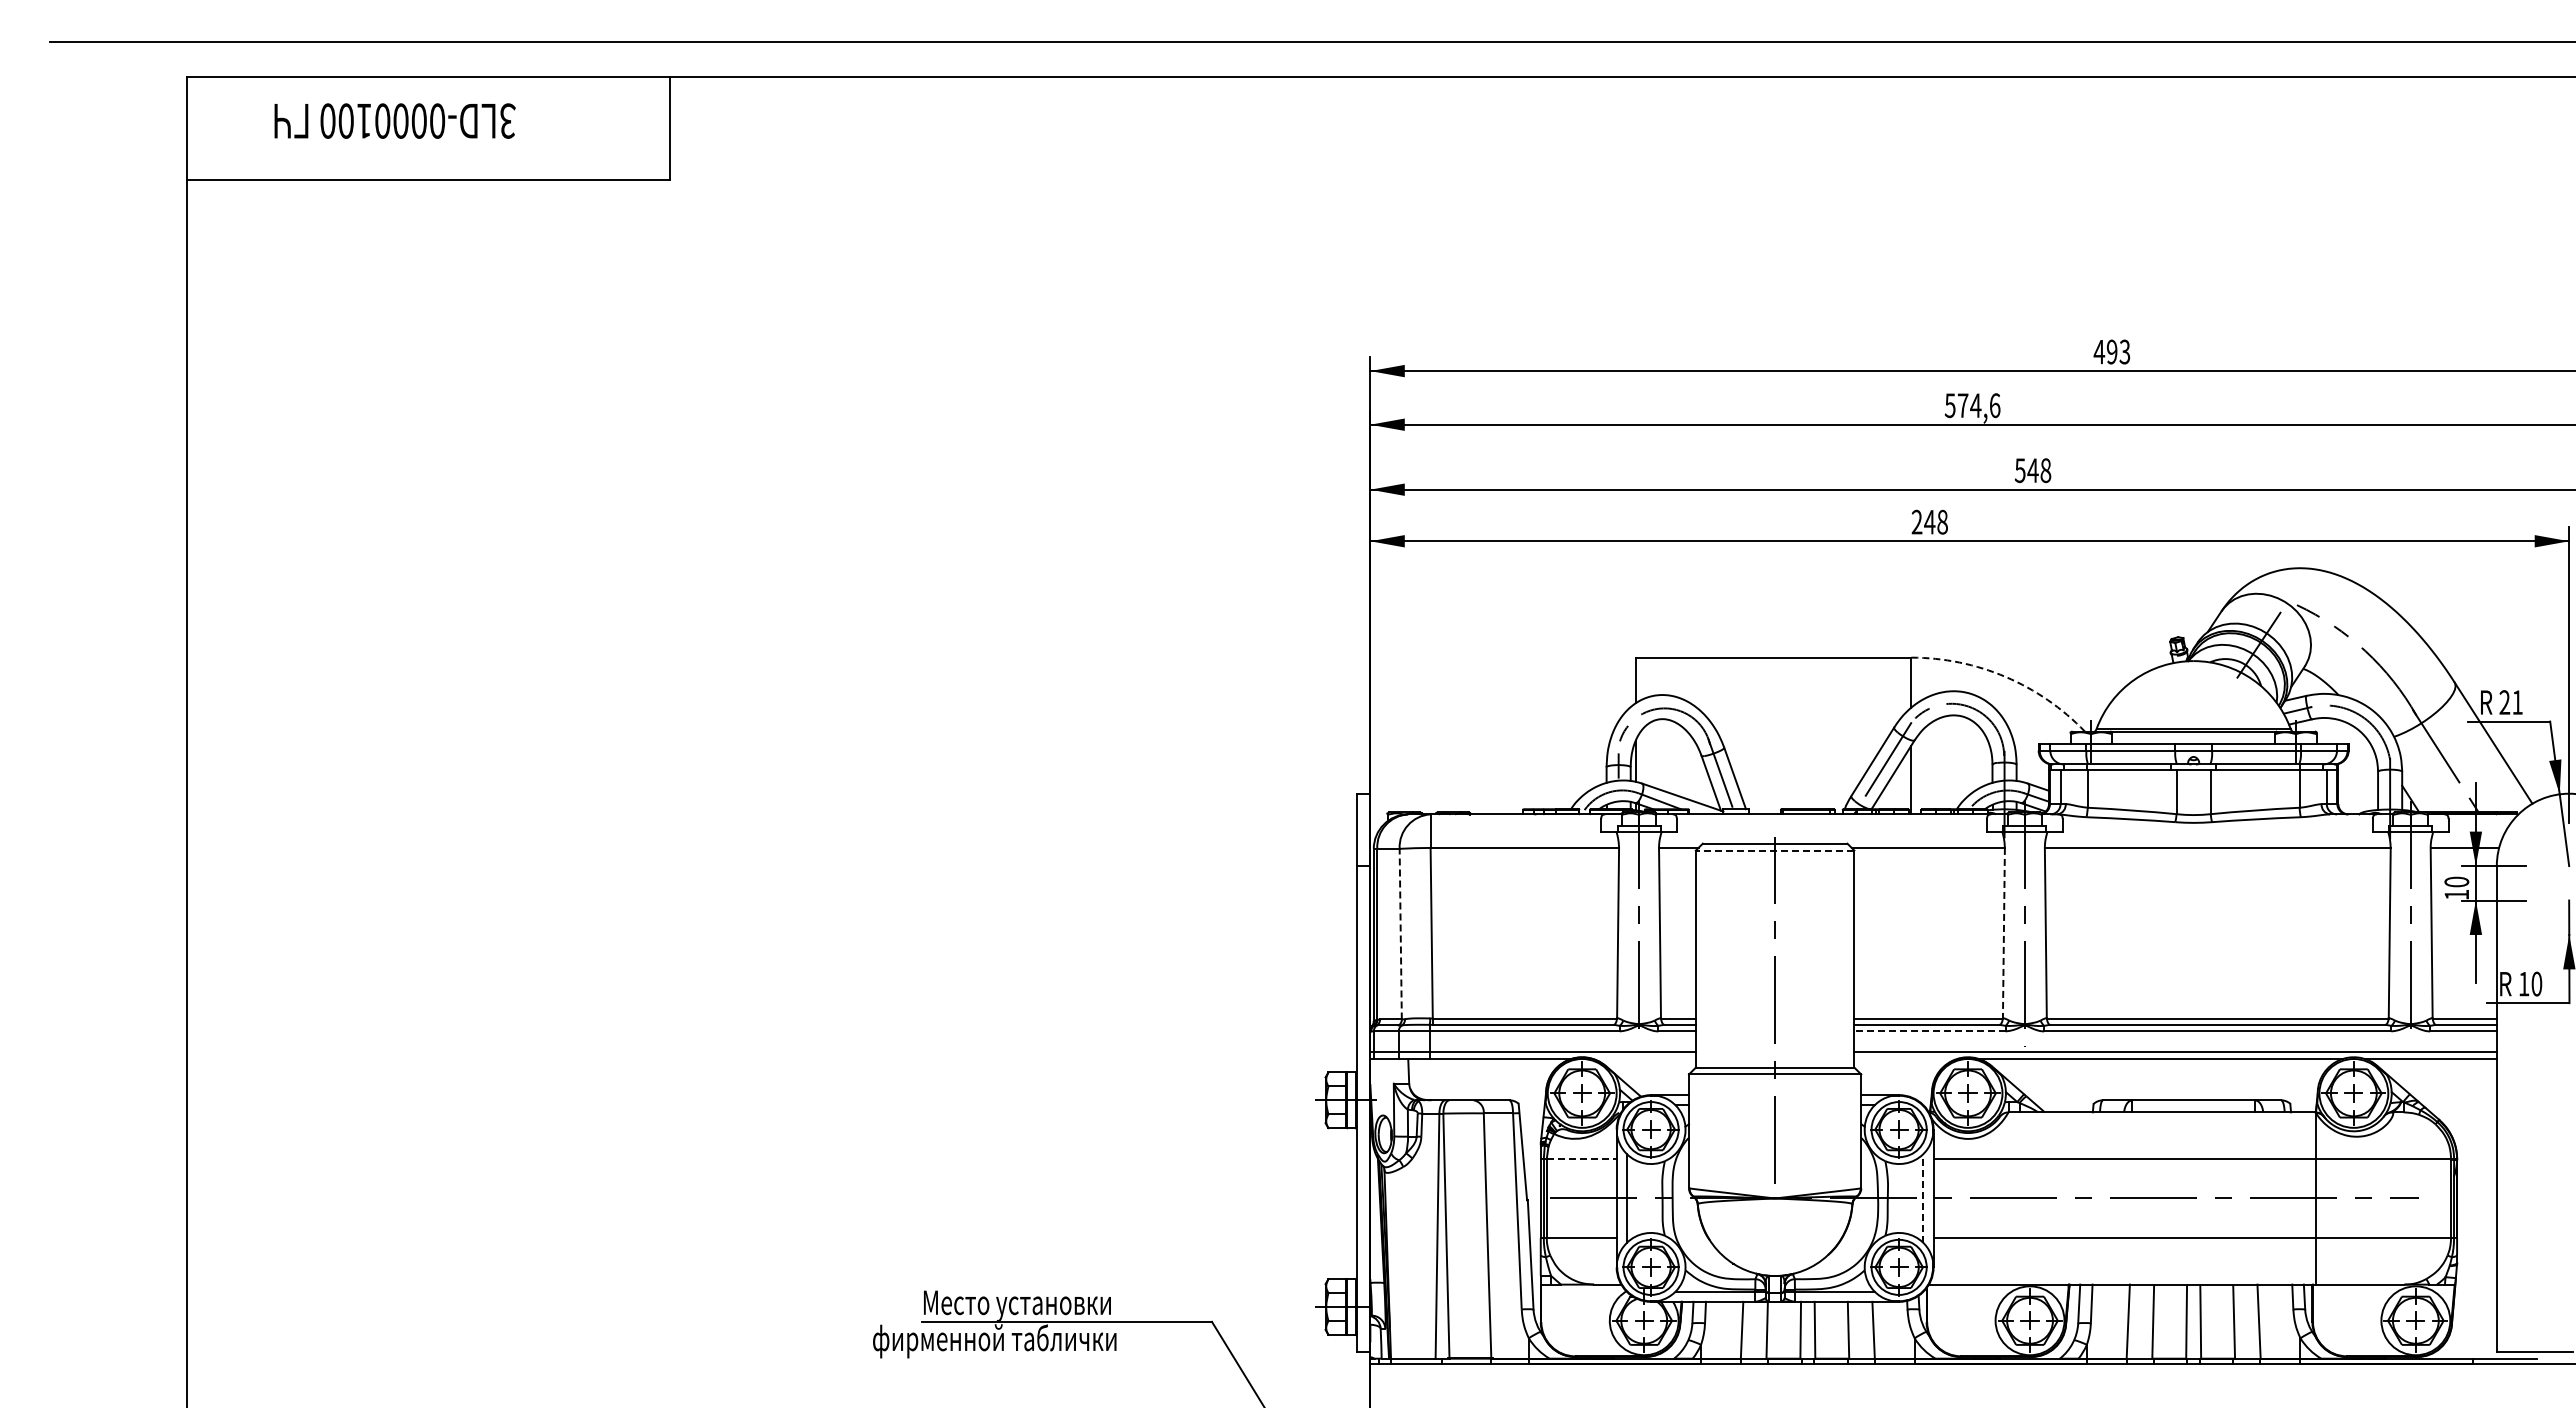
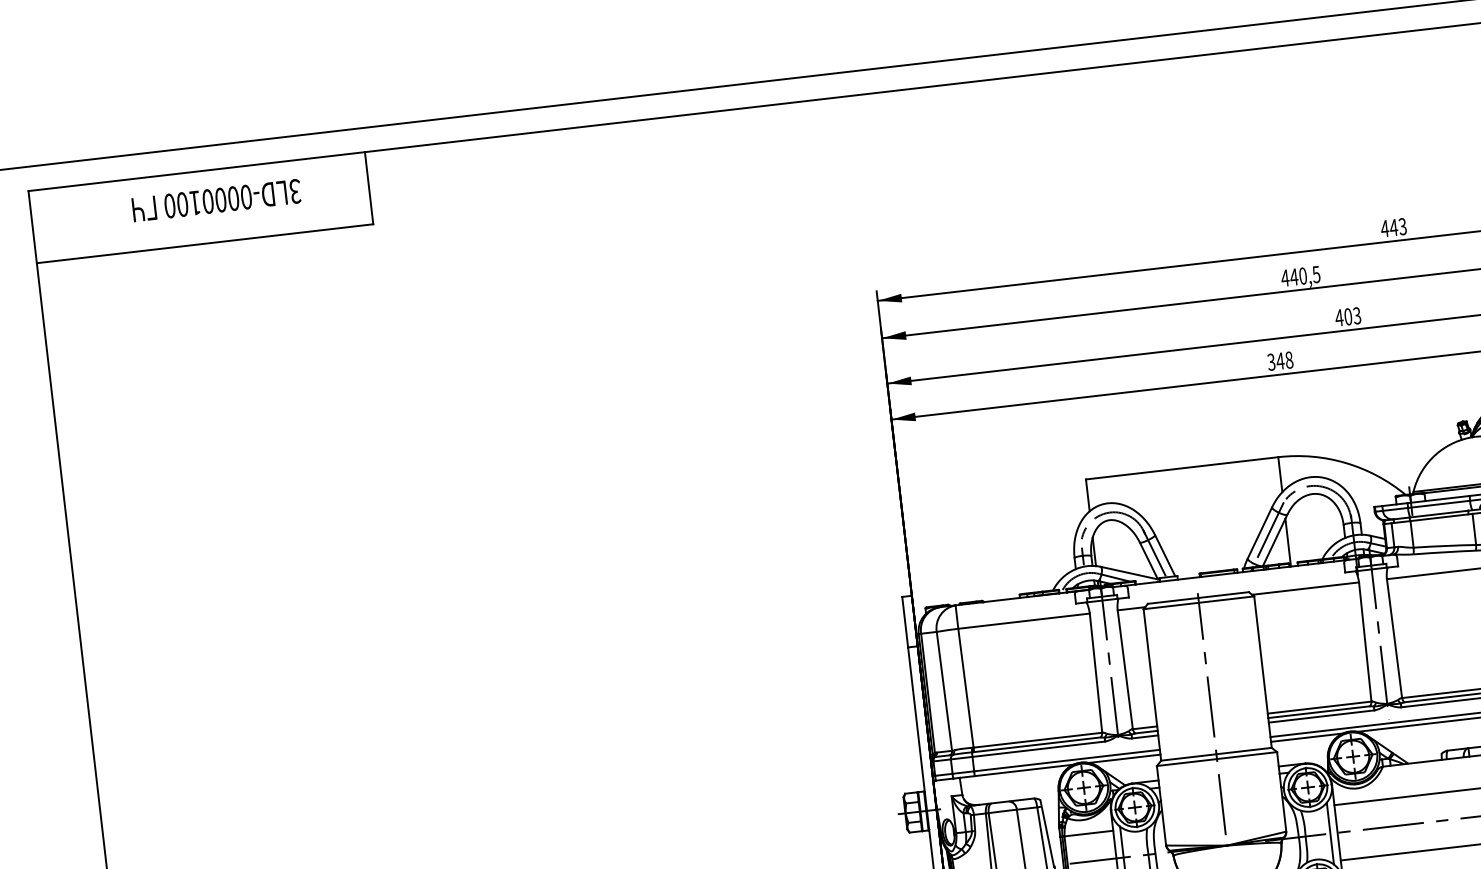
text: (394, 120) -> (216, 200), moved
text: (2111, 351) -> (1393, 227), 493 -> 443
text: (1972, 405) -> (1300, 276), 574,6 -> 440,5
text: (2032, 470) -> (1347, 316), 548 -> 403
text: (1916, 522) -> (1271, 362), 248 -> 348
arc: (2005, 676) -> (1345, 462), dashed -> solid
line: (1774, 850) -> (1198, 602), dashed -> solid
line: (1400, 933) -> (944, 690), dashed -> solid
line: (2003, 933) -> (1365, 642), dashed -> solid
line: (1929, 1031) -> (1321, 716), dashed -> solid
line: (1644, 1058) -> (1124, 758), added
line: (1905, 1058) -> (1306, 737), added
line: (1581, 1158) -> (1088, 833), dashed -> solid
line: (1923, 1198) -> (1330, 833), dashed -> solid

